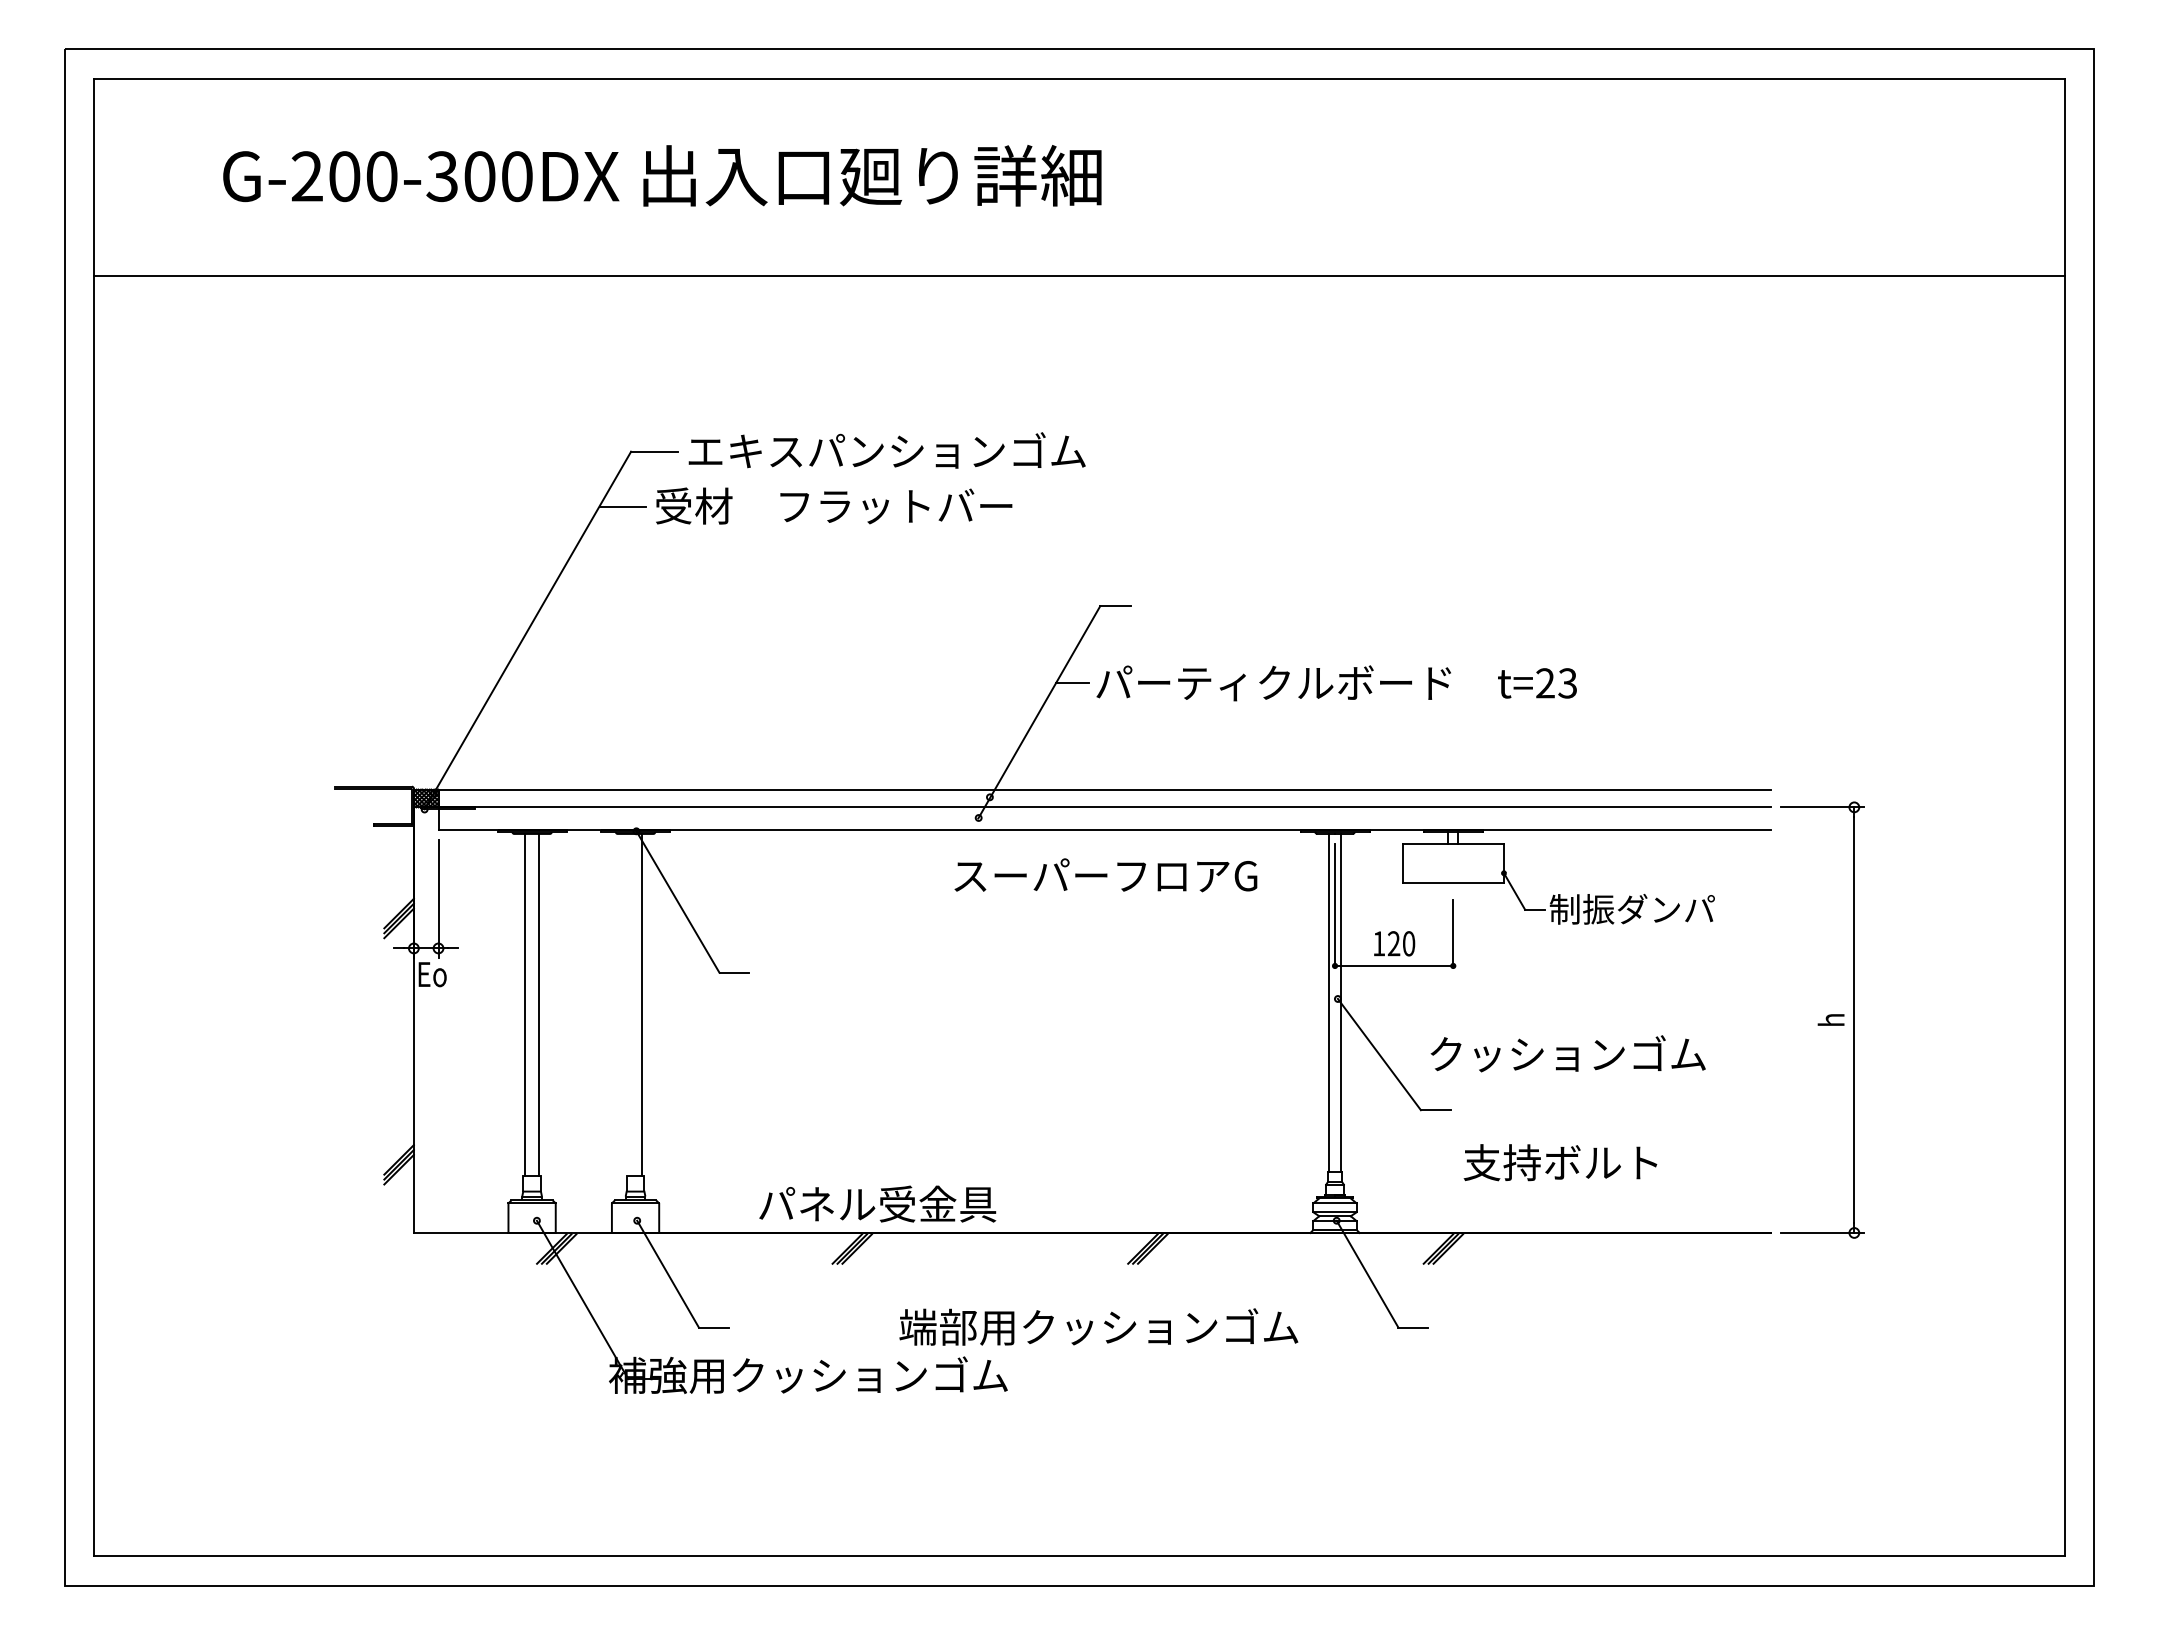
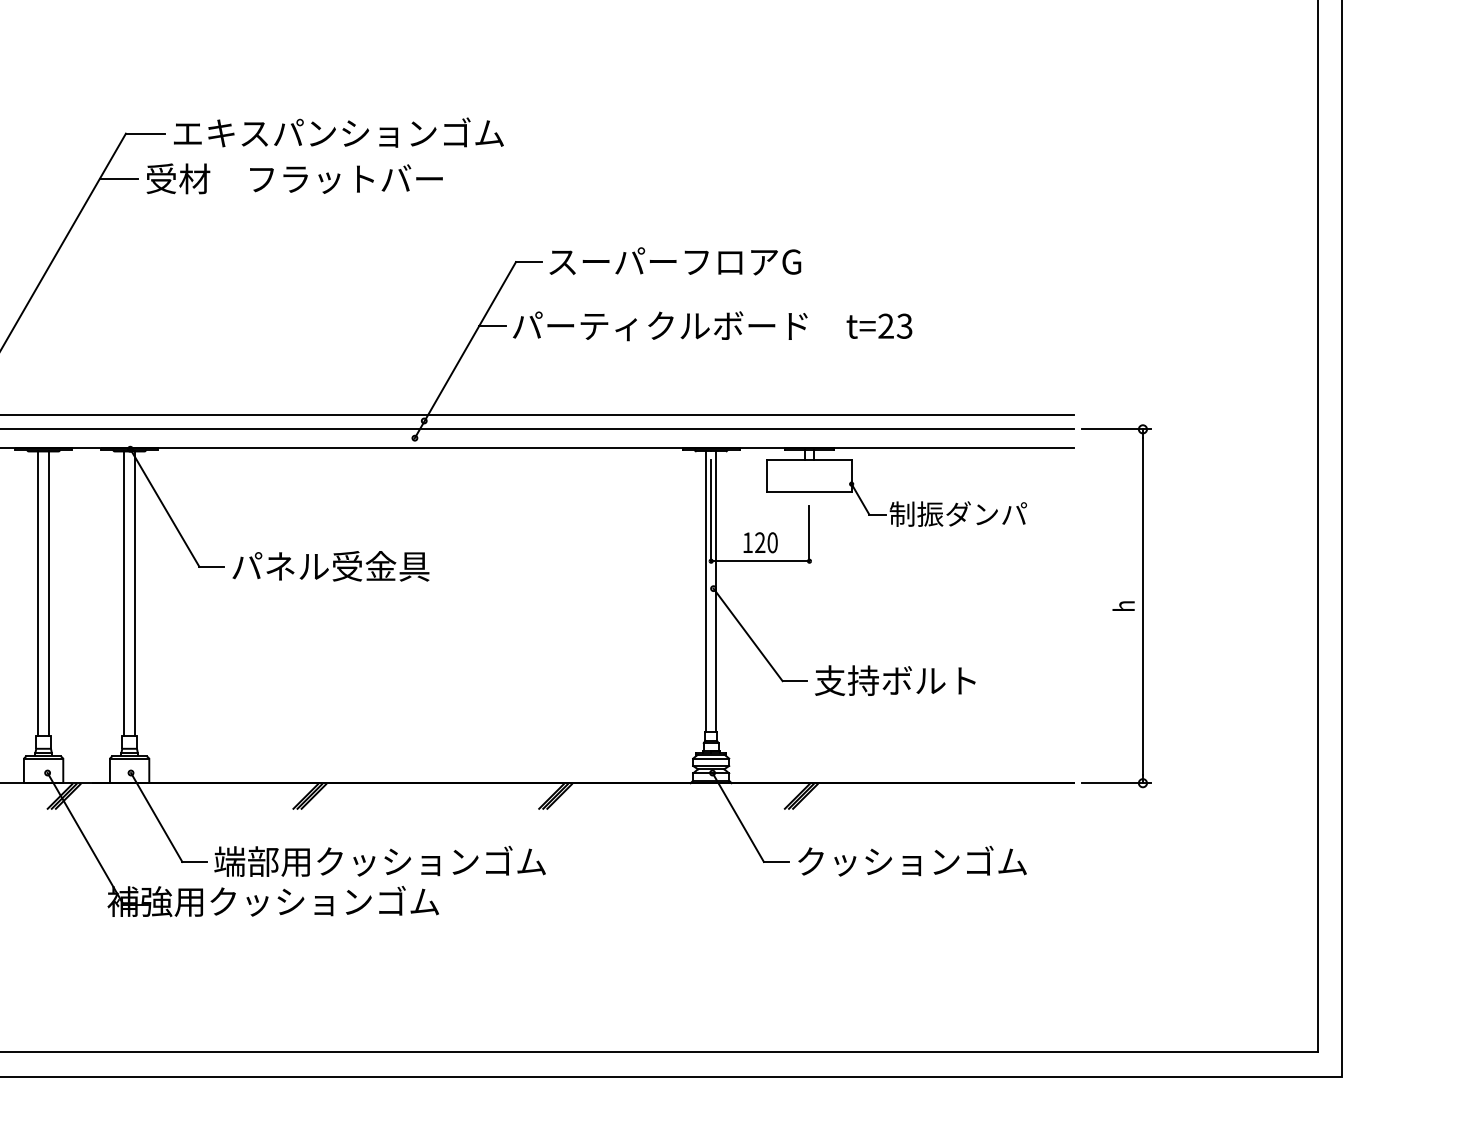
text: (1105, 875) -> (674, 261), moved
line: (628, 1004) -> (123, 593), added
text: (1567, 1053) -> (911, 860), moved
text: (1560, 1162) -> (895, 680), moved
text: (877, 1203) -> (330, 565), moved
text: (1098, 1326) -> (379, 860), moved

